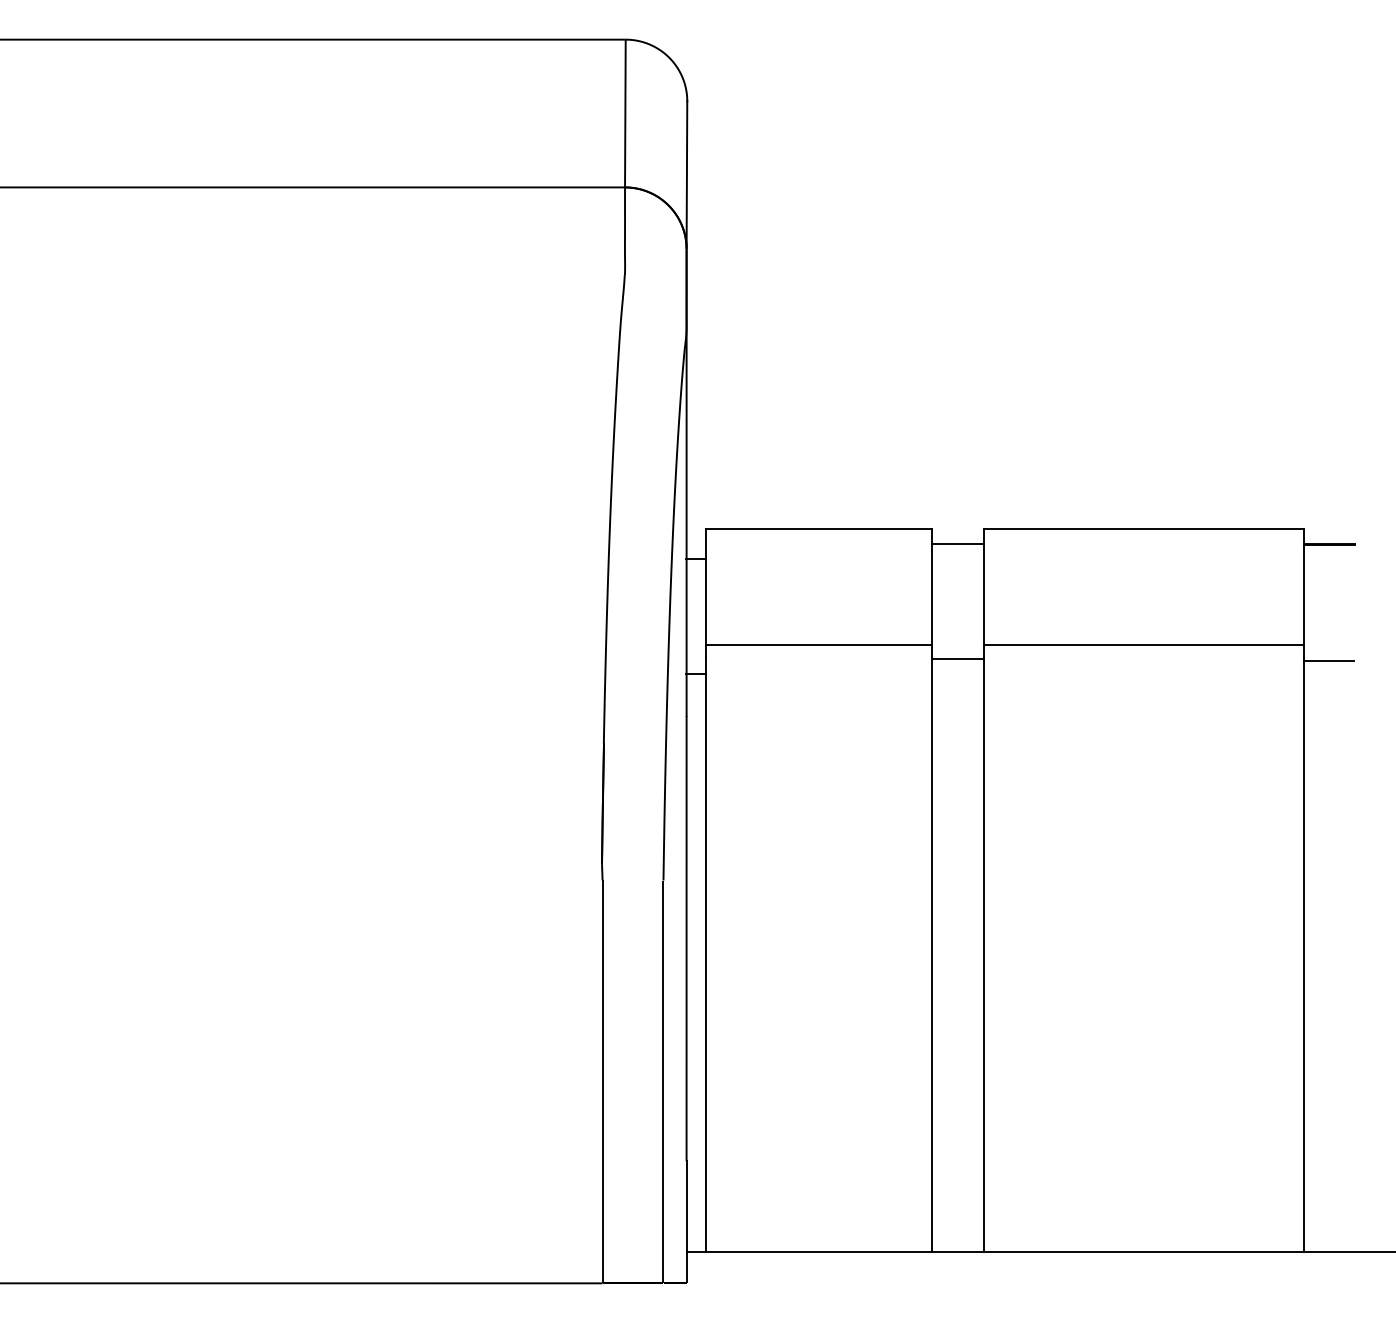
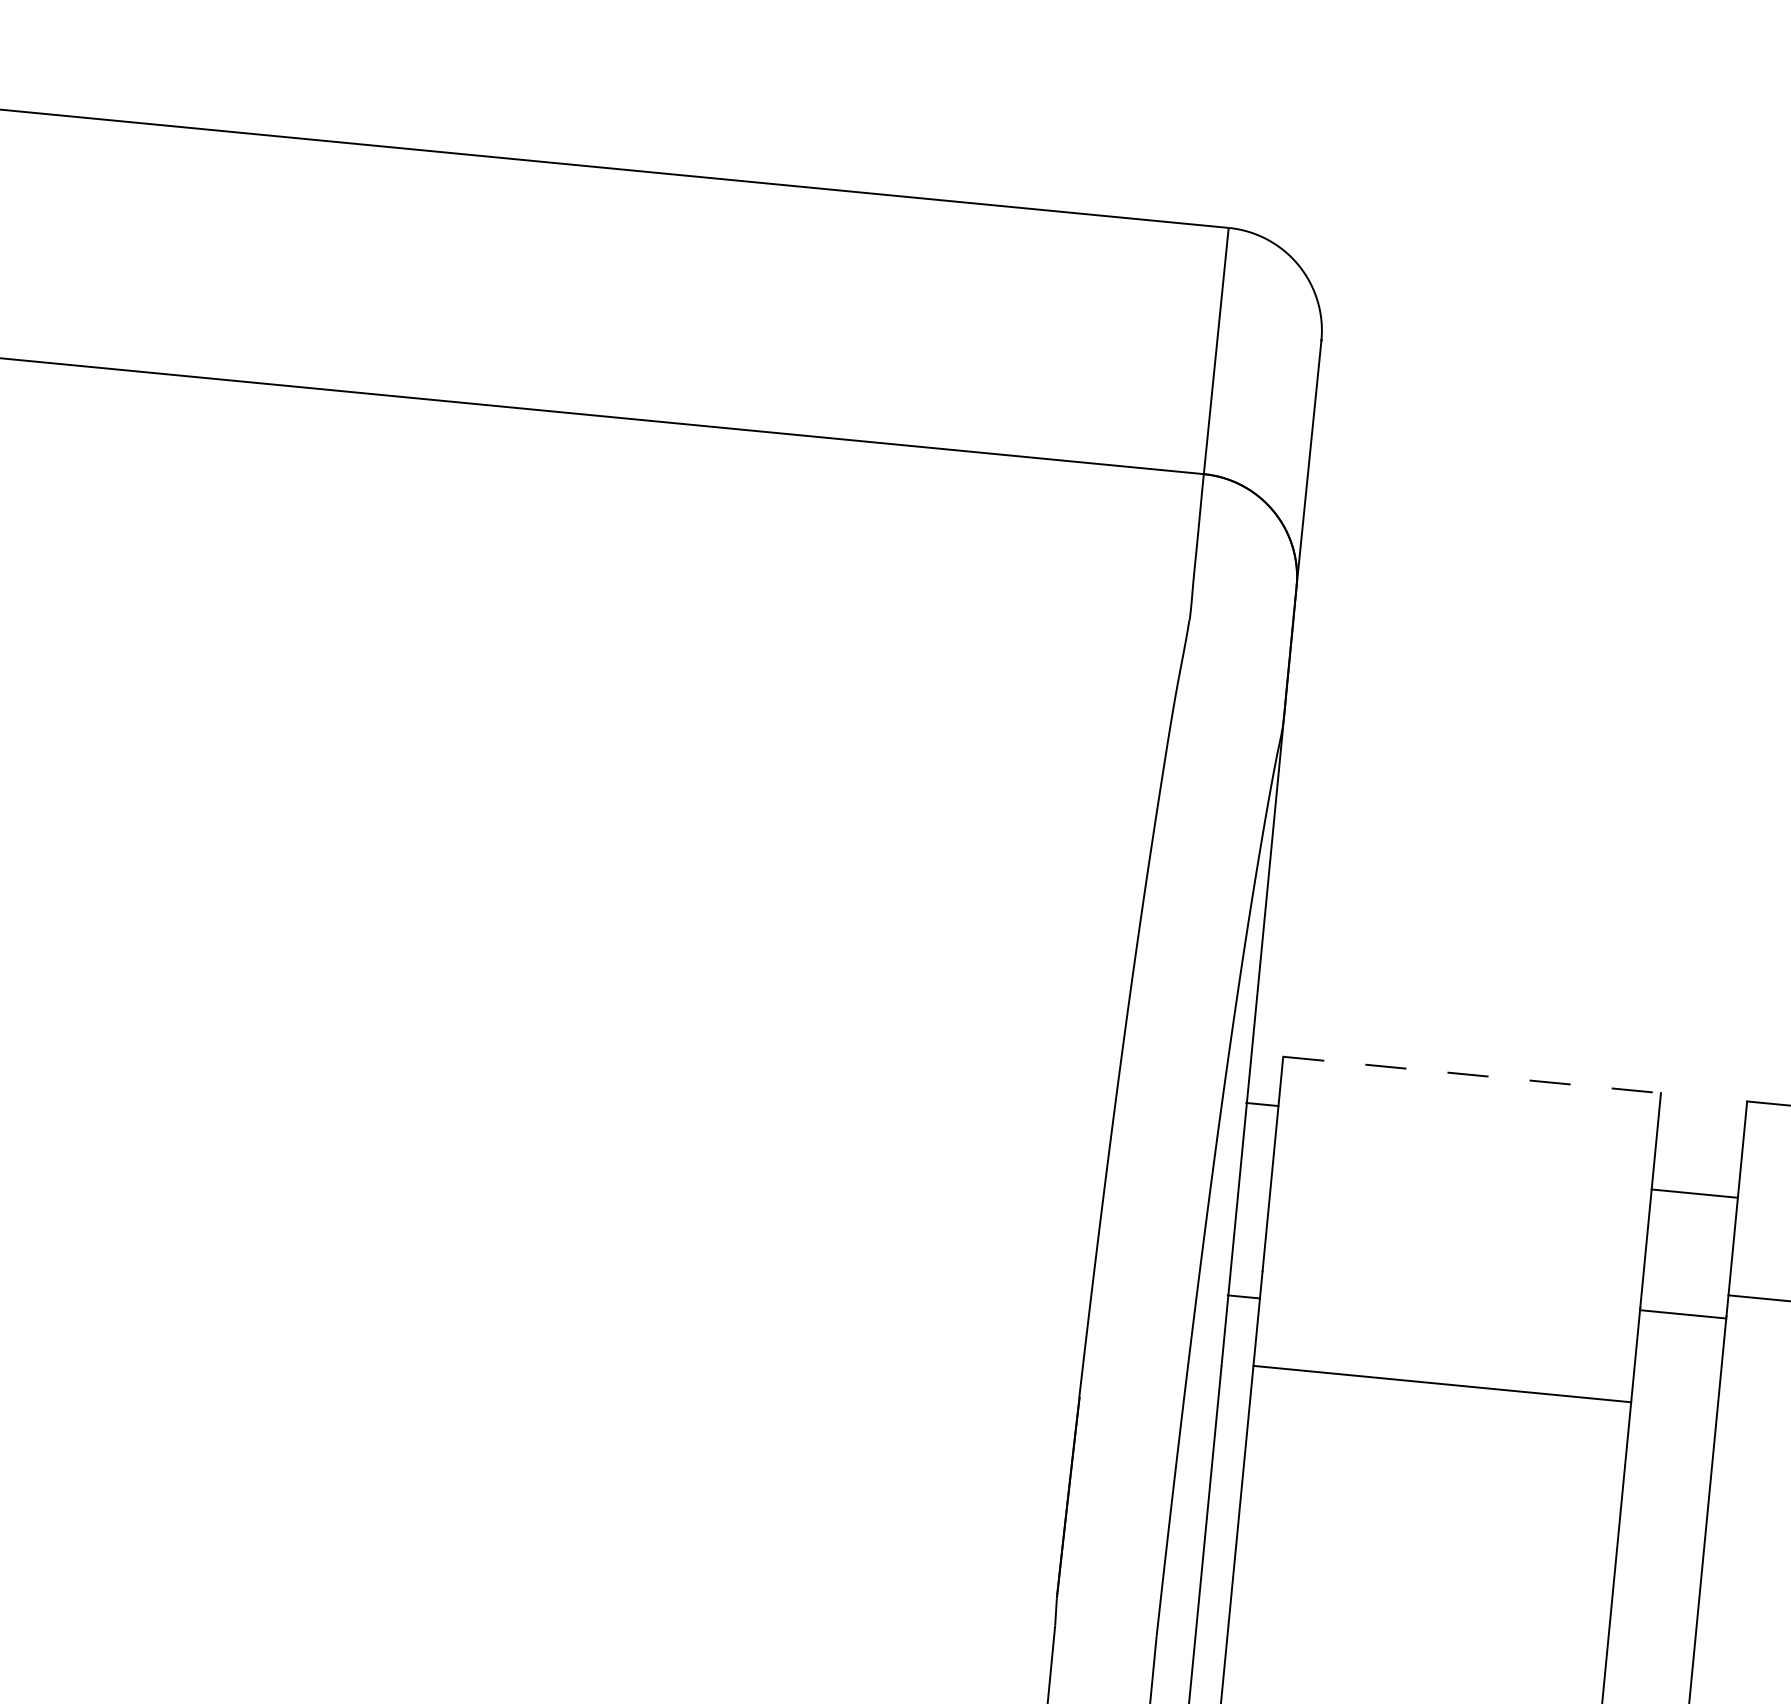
line: (819, 529) -> (1473, 1075), solid -> dashed
line: (957, 543) -> (1694, 1192), moved
line: (818, 644) -> (1441, 1383), moved

